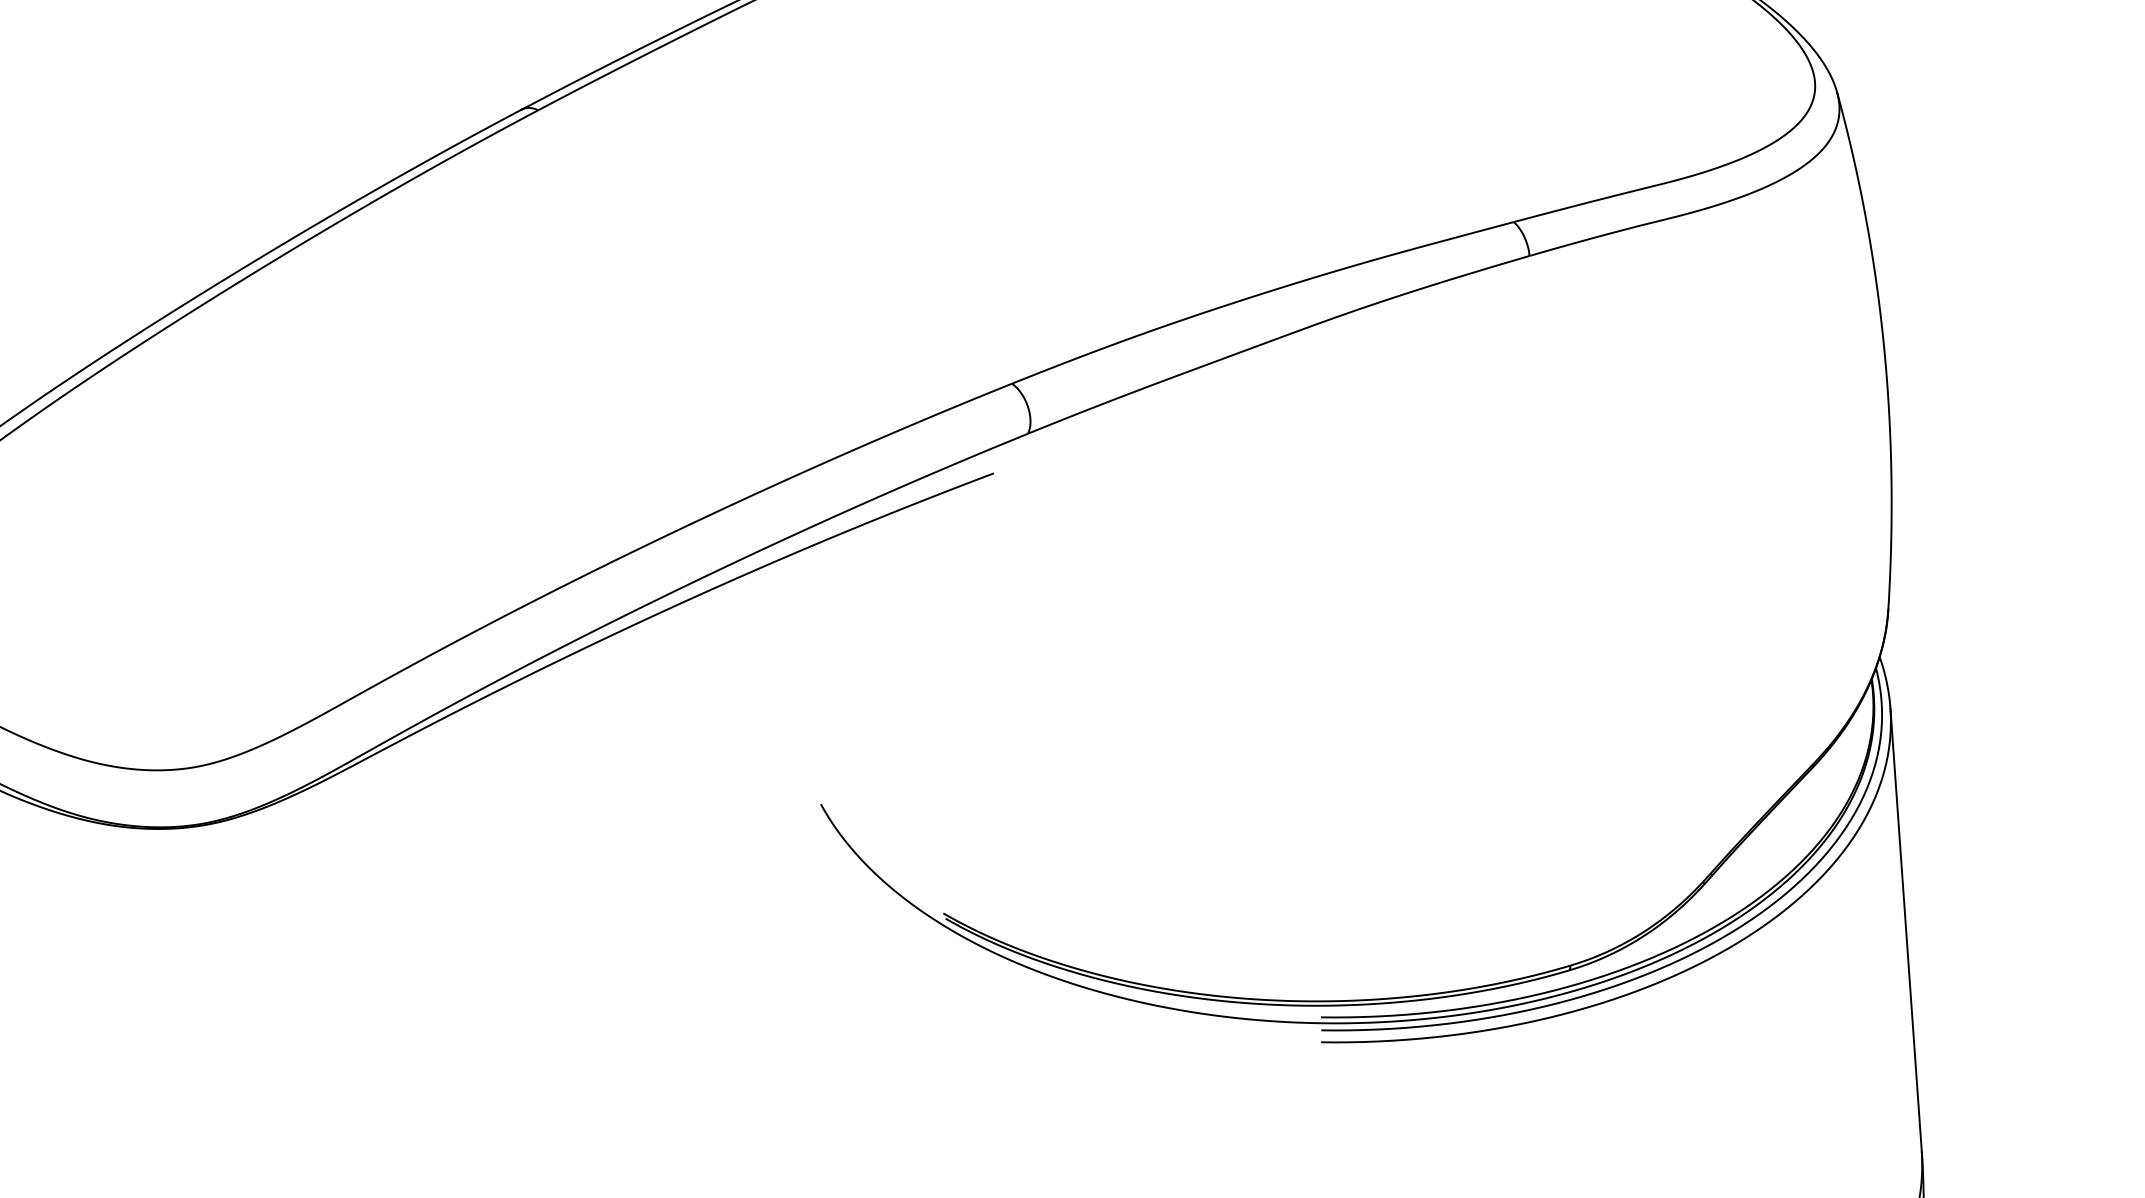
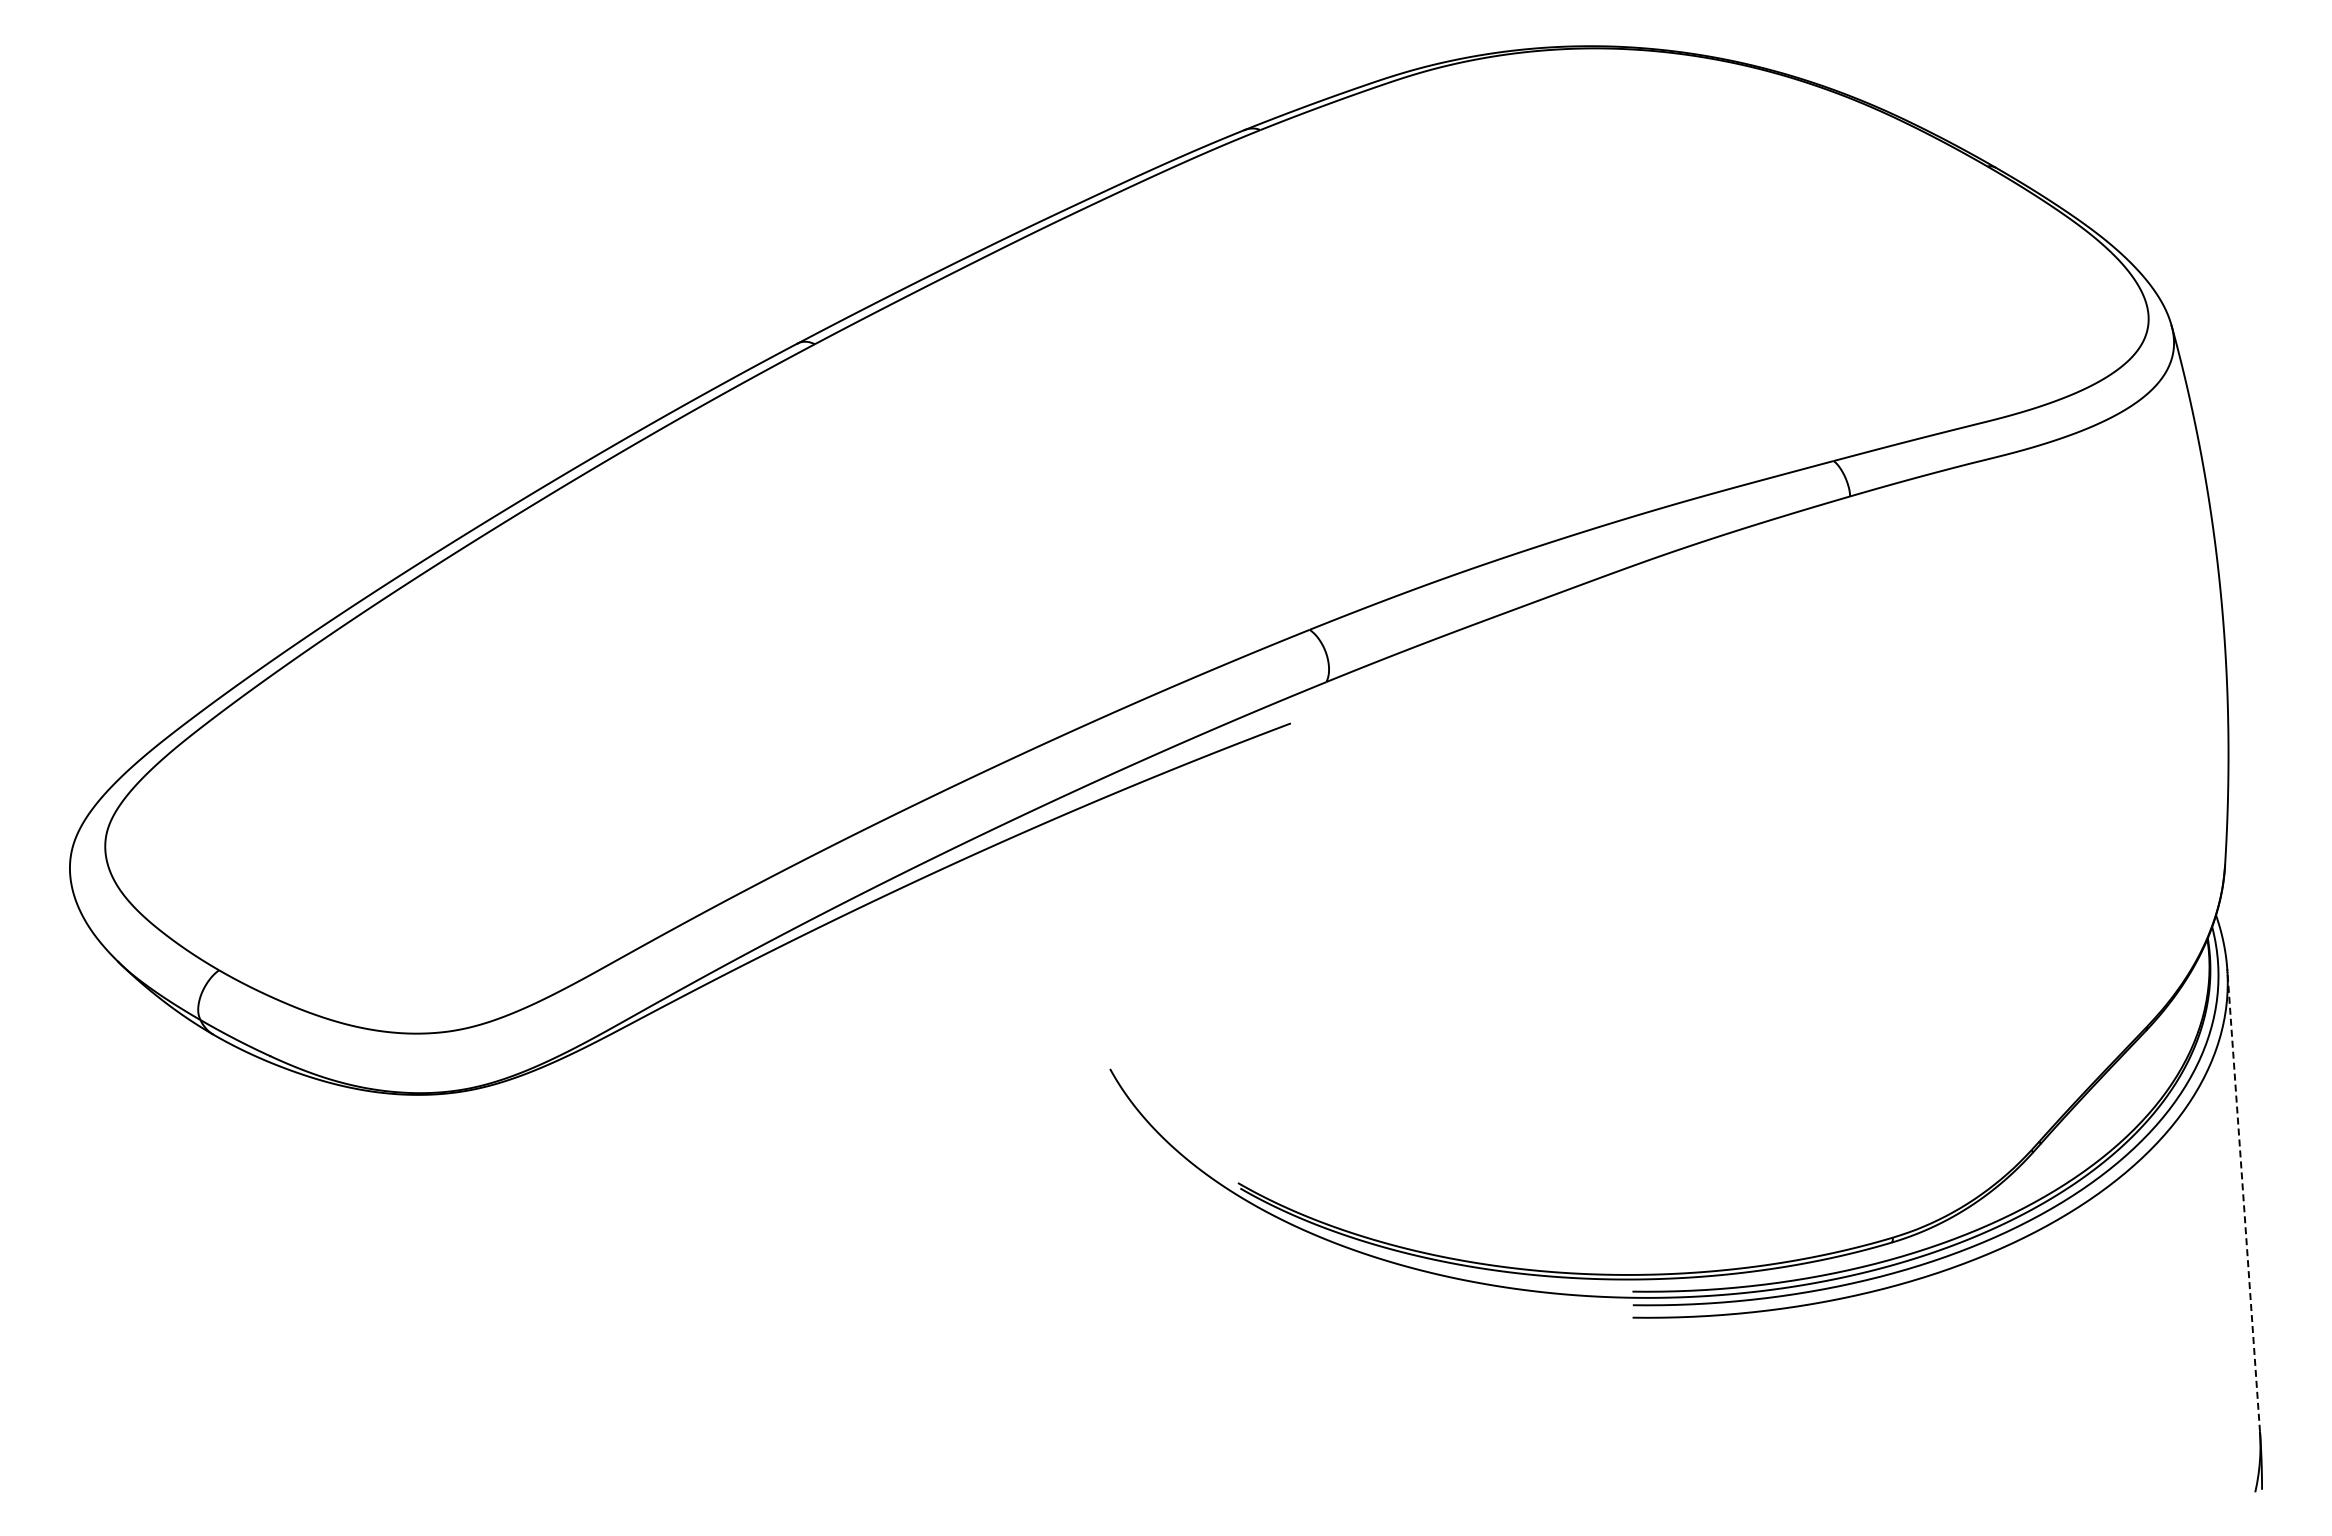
line: (1905, 930) -> (2243, 1200), solid -> dashed

